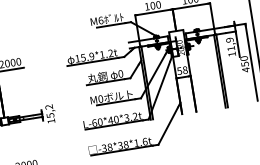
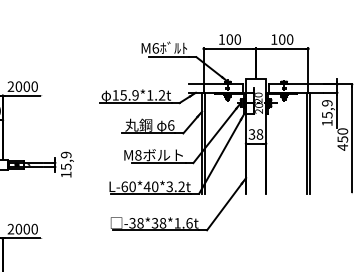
text: (231, 48) -> (327, 115), 11,9 -> 15,9
text: (179, 70) -> (252, 133), 58 -> 38
text: (121, 73) -> (171, 125), 0 -> 6
text: (100, 99) -> (138, 155), M0 -> M8
text: (49, 106) -> (66, 154), 15,2 -> 15,9

